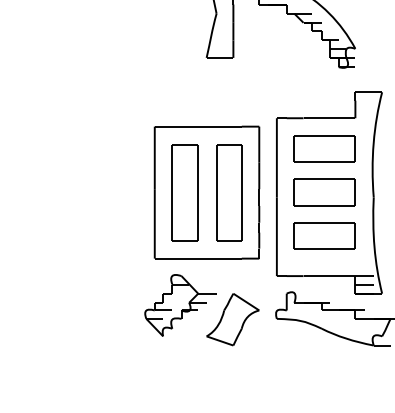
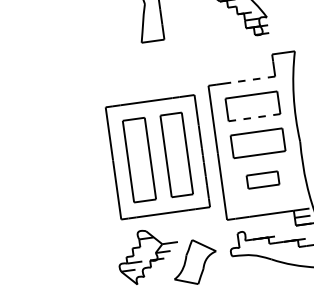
line: (329, 118) -> (253, 79), solid -> dashed
line: (325, 162) -> (255, 117), solid -> dashed
part: (324, 235) -> (262, 179), size x0.6

